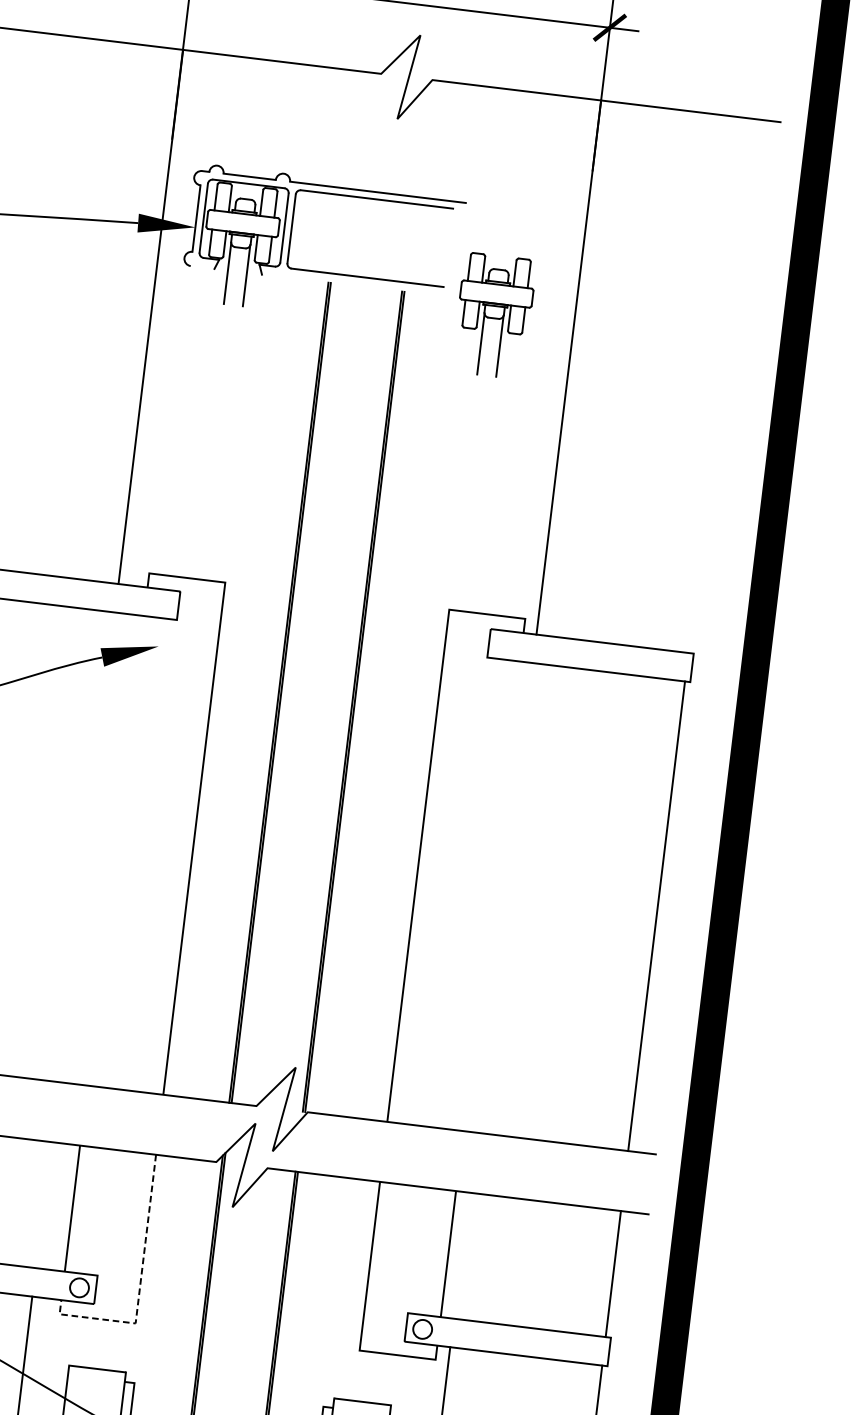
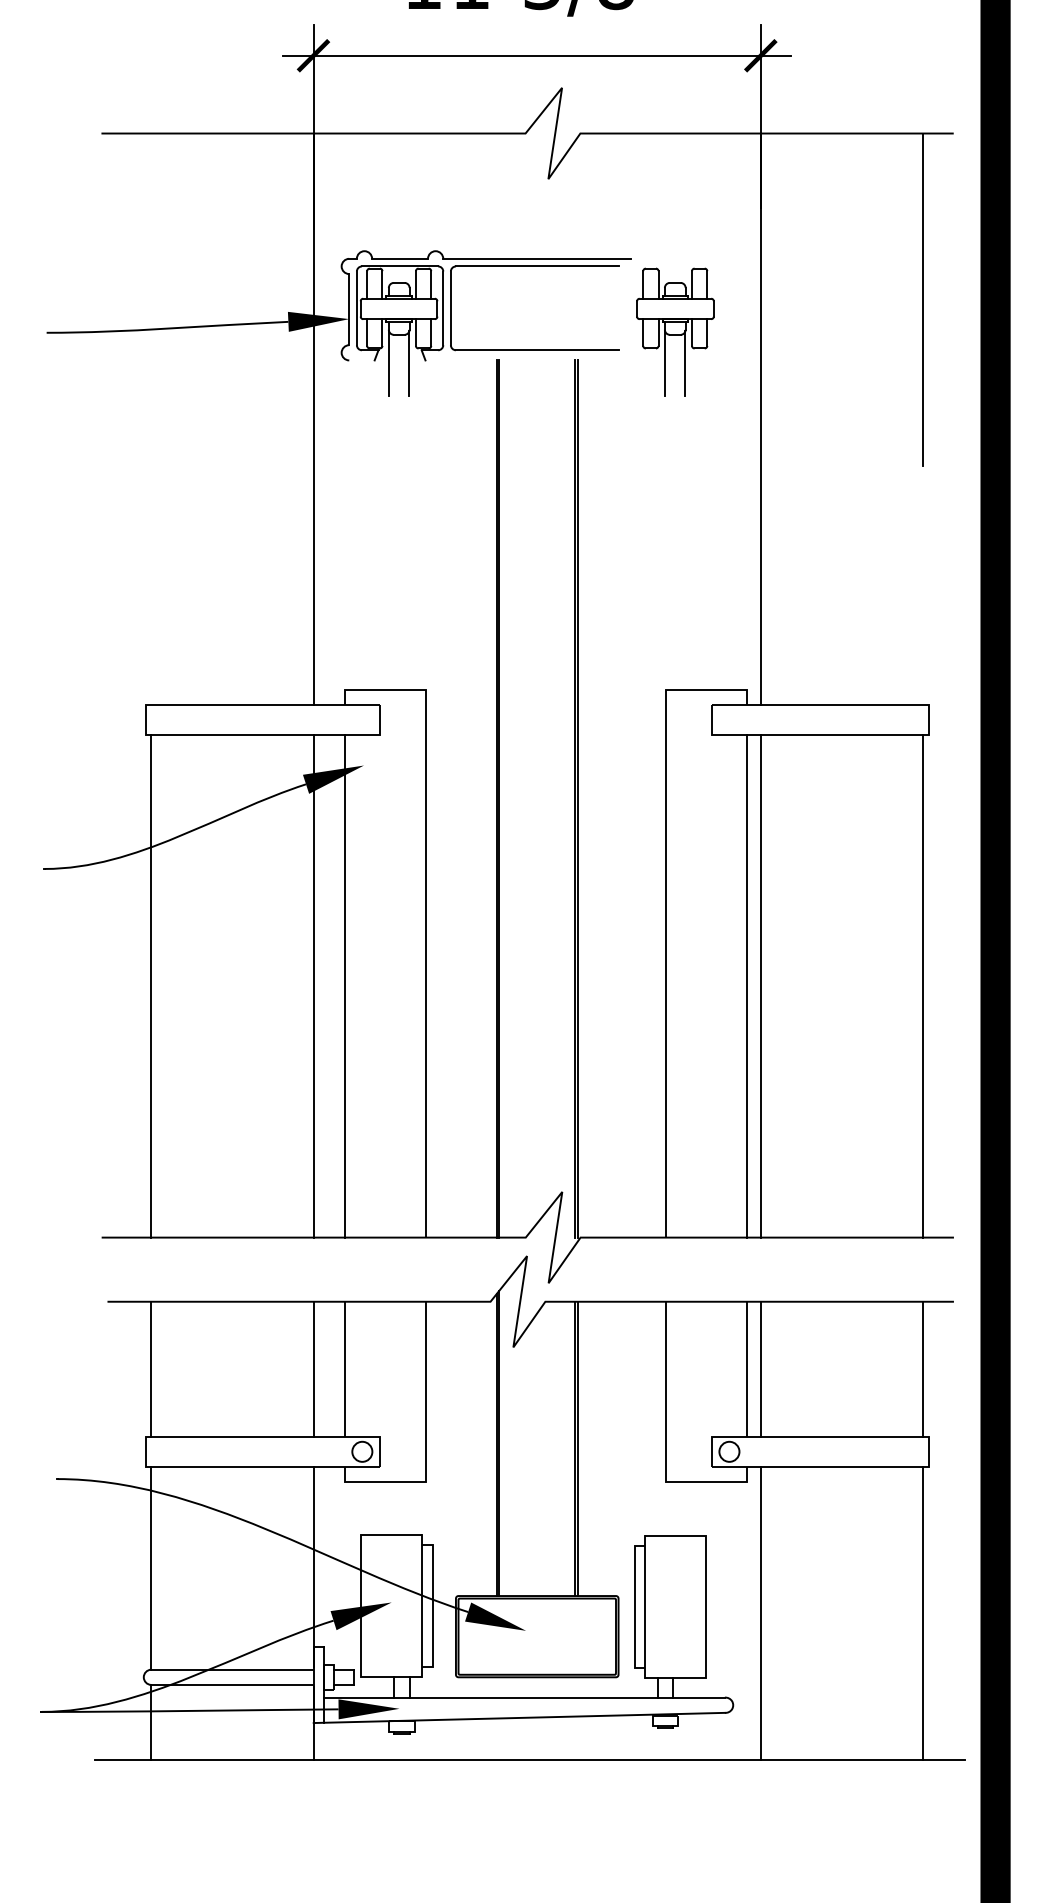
line: (734, 274) -> (923, 299), added
part: (494, 315) -> (675, 331), moved
line: (86, 847) -> (313, 986), added
line: (115, 850) -> (344, 986), added
line: (491, 896) -> (746, 986), added
line: (504, 897) -> (760, 986), added
line: (43, 1204) -> (313, 1368), added
line: (461, 1255) -> (760, 1368), added
line: (140, 1286) -> (426, 1442), dashed -> solid

